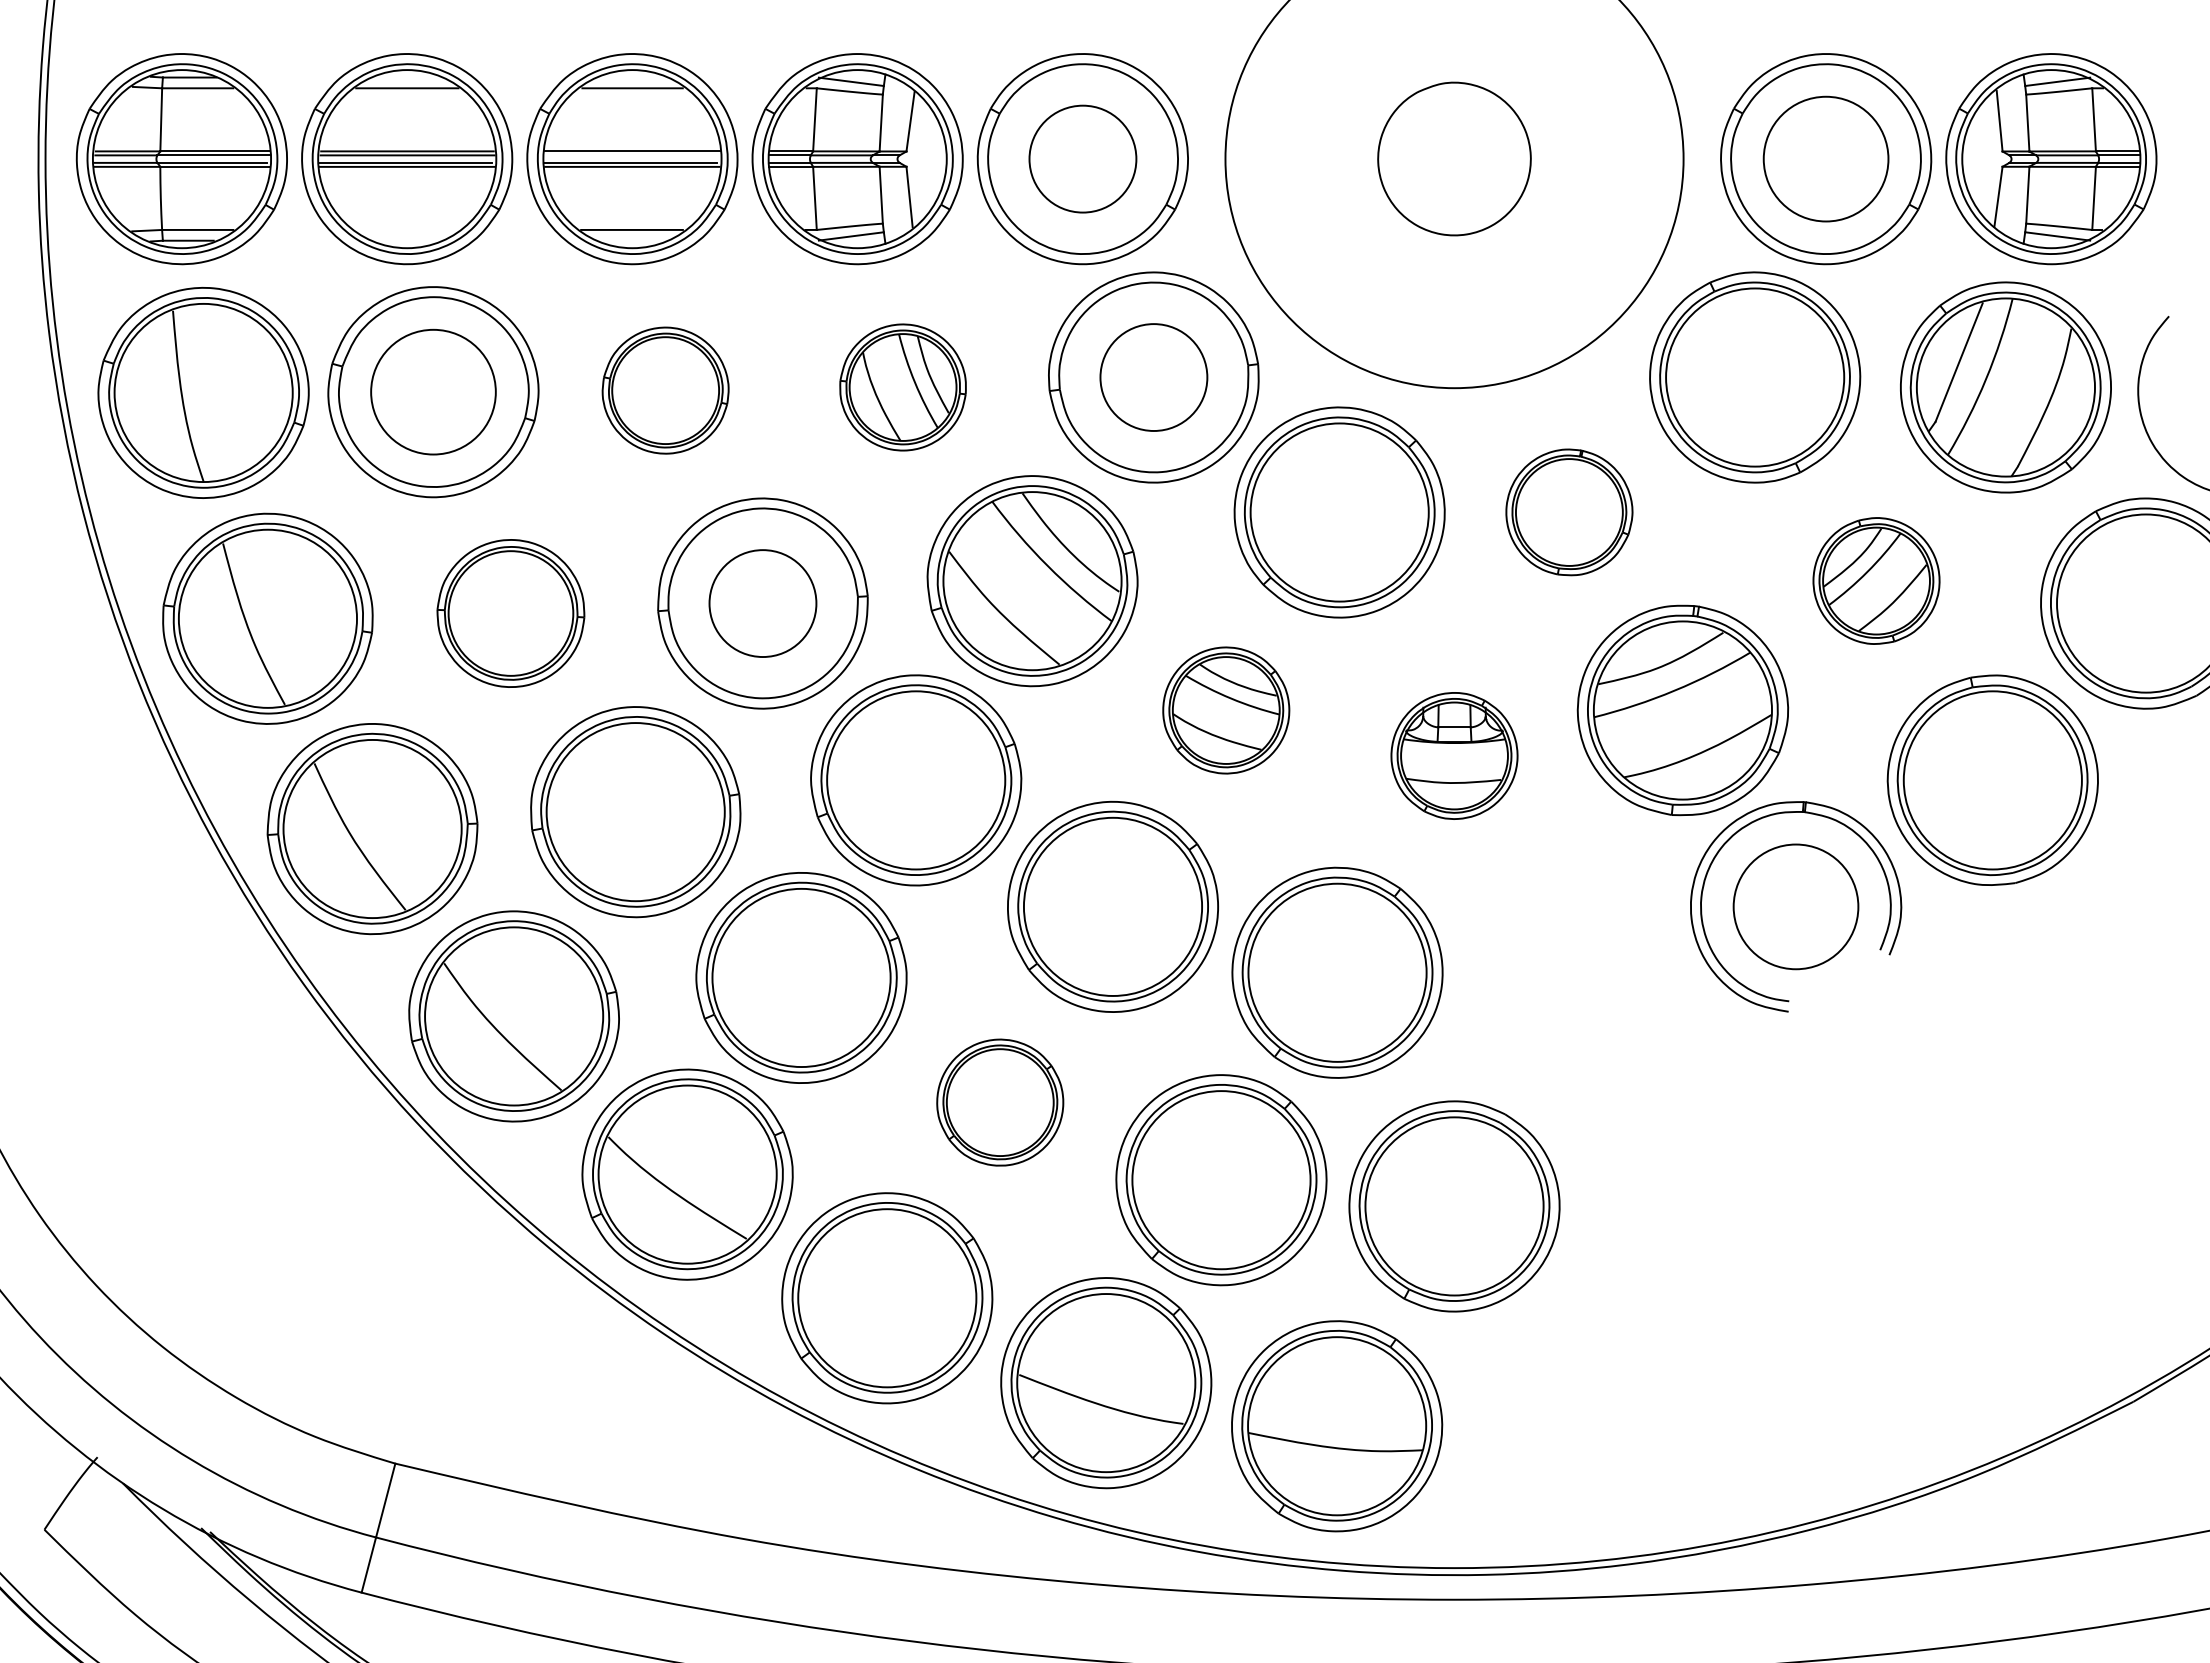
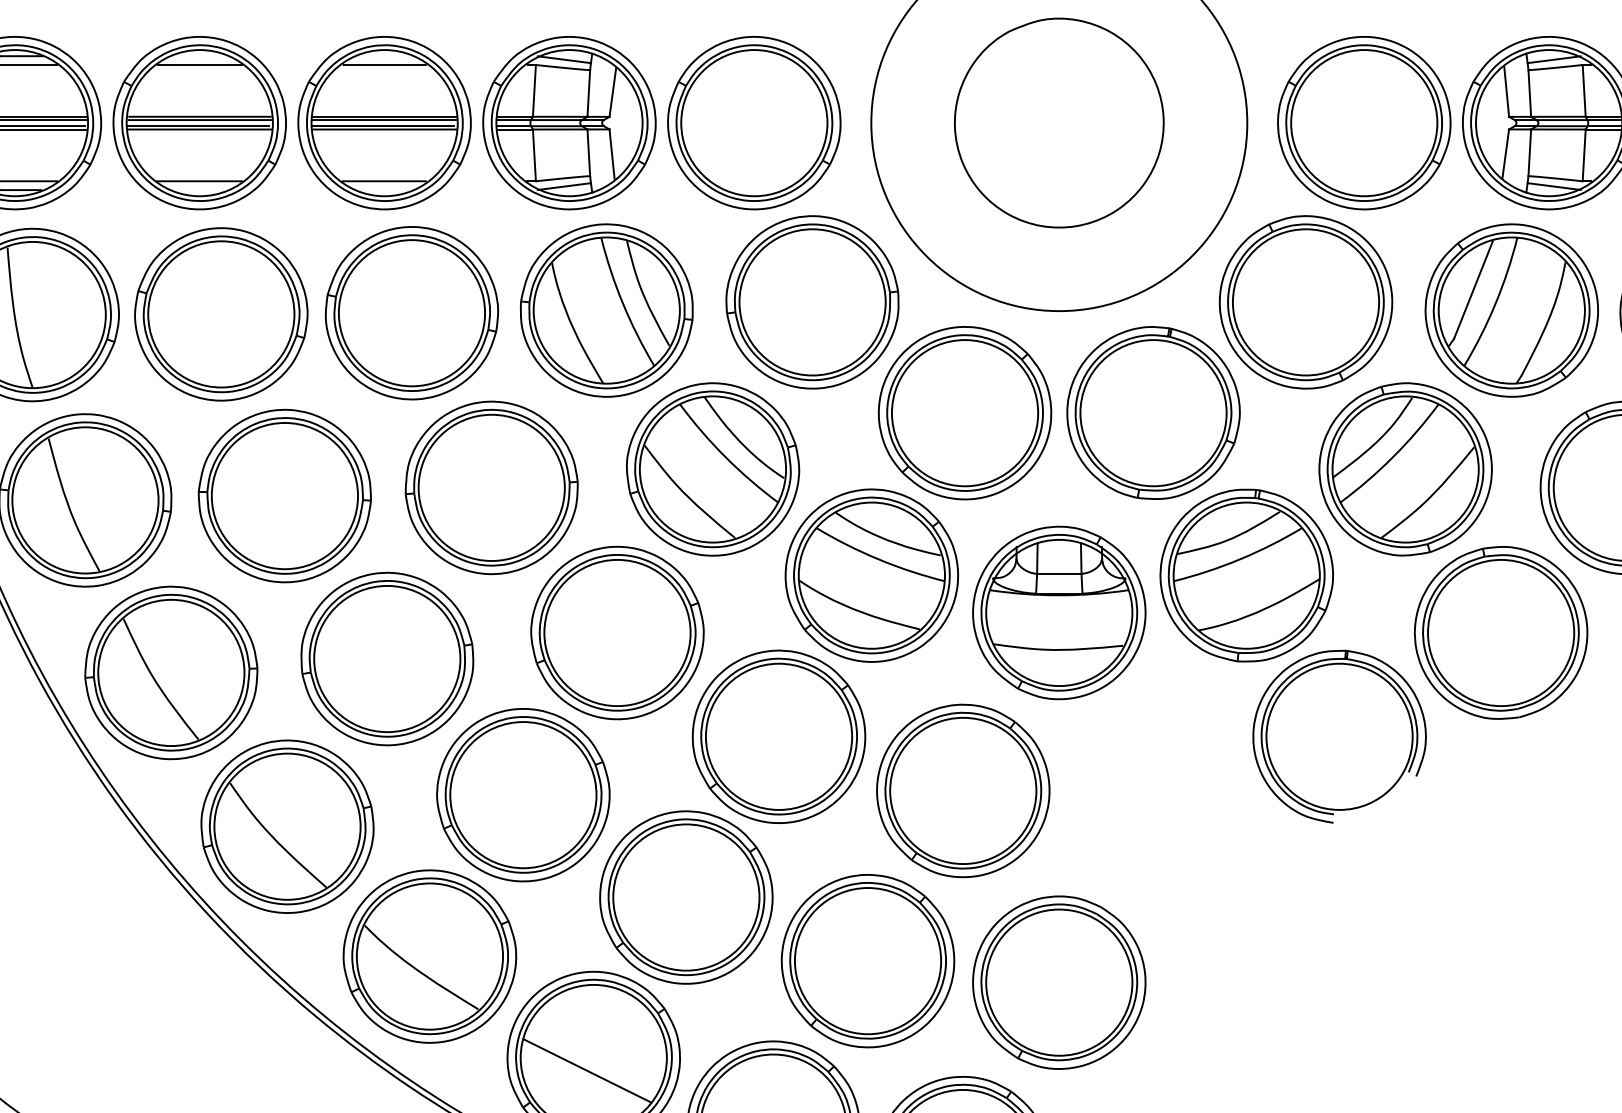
line: (632, 155) -> (384, 120), added
part: (1454, 158) -> (1059, 122), size x1.67
circle: (1082, 159) -> (753, 123), size x1.67
circle: (1826, 159) -> (1364, 123), size x1.43
line: (406, 229) -> (199, 180), added
circle: (1153, 377) -> (812, 302), size x1.67
part: (902, 387) -> (606, 310), size x1.67
part: (665, 390) -> (411, 313), size x1.67
circle: (433, 392) -> (221, 314), size x1.43
part: (1569, 512) -> (1153, 413), size x1.67
part: (1876, 580) -> (1405, 468), size x1.67
circle: (762, 603) -> (491, 487), size x1.67
part: (510, 613) -> (284, 496), size x1.43
part: (1226, 710) -> (872, 575), size x1.67
part: (1454, 755) -> (1059, 612), size x1.67
circle: (1795, 906) -> (1339, 736), size x1.43
part: (1000, 1102) -> (686, 897), size x1.67
line: (879, 1313) -> (587, 1070), added

